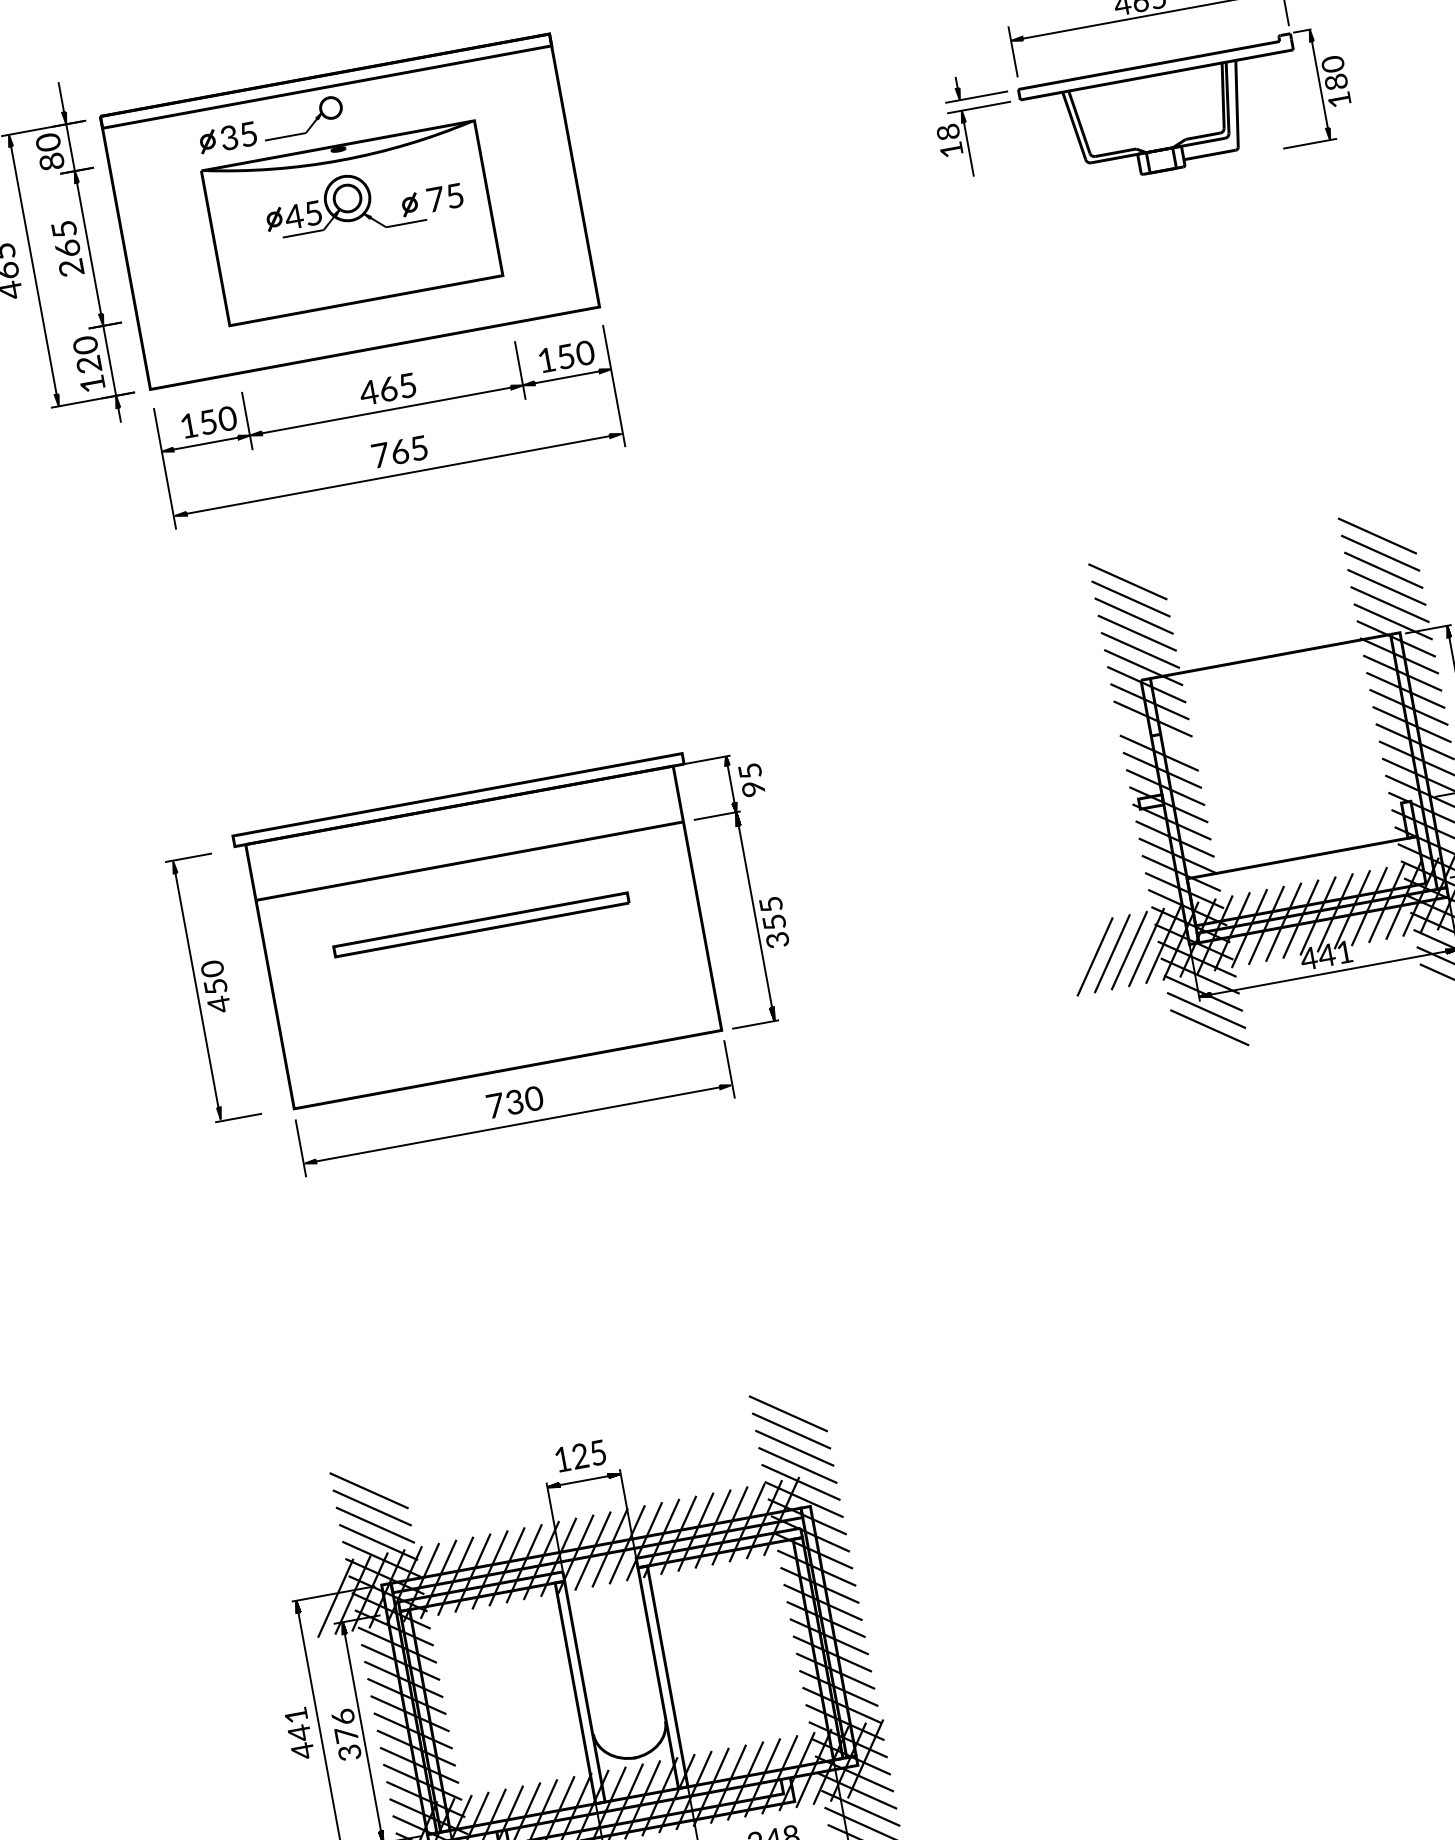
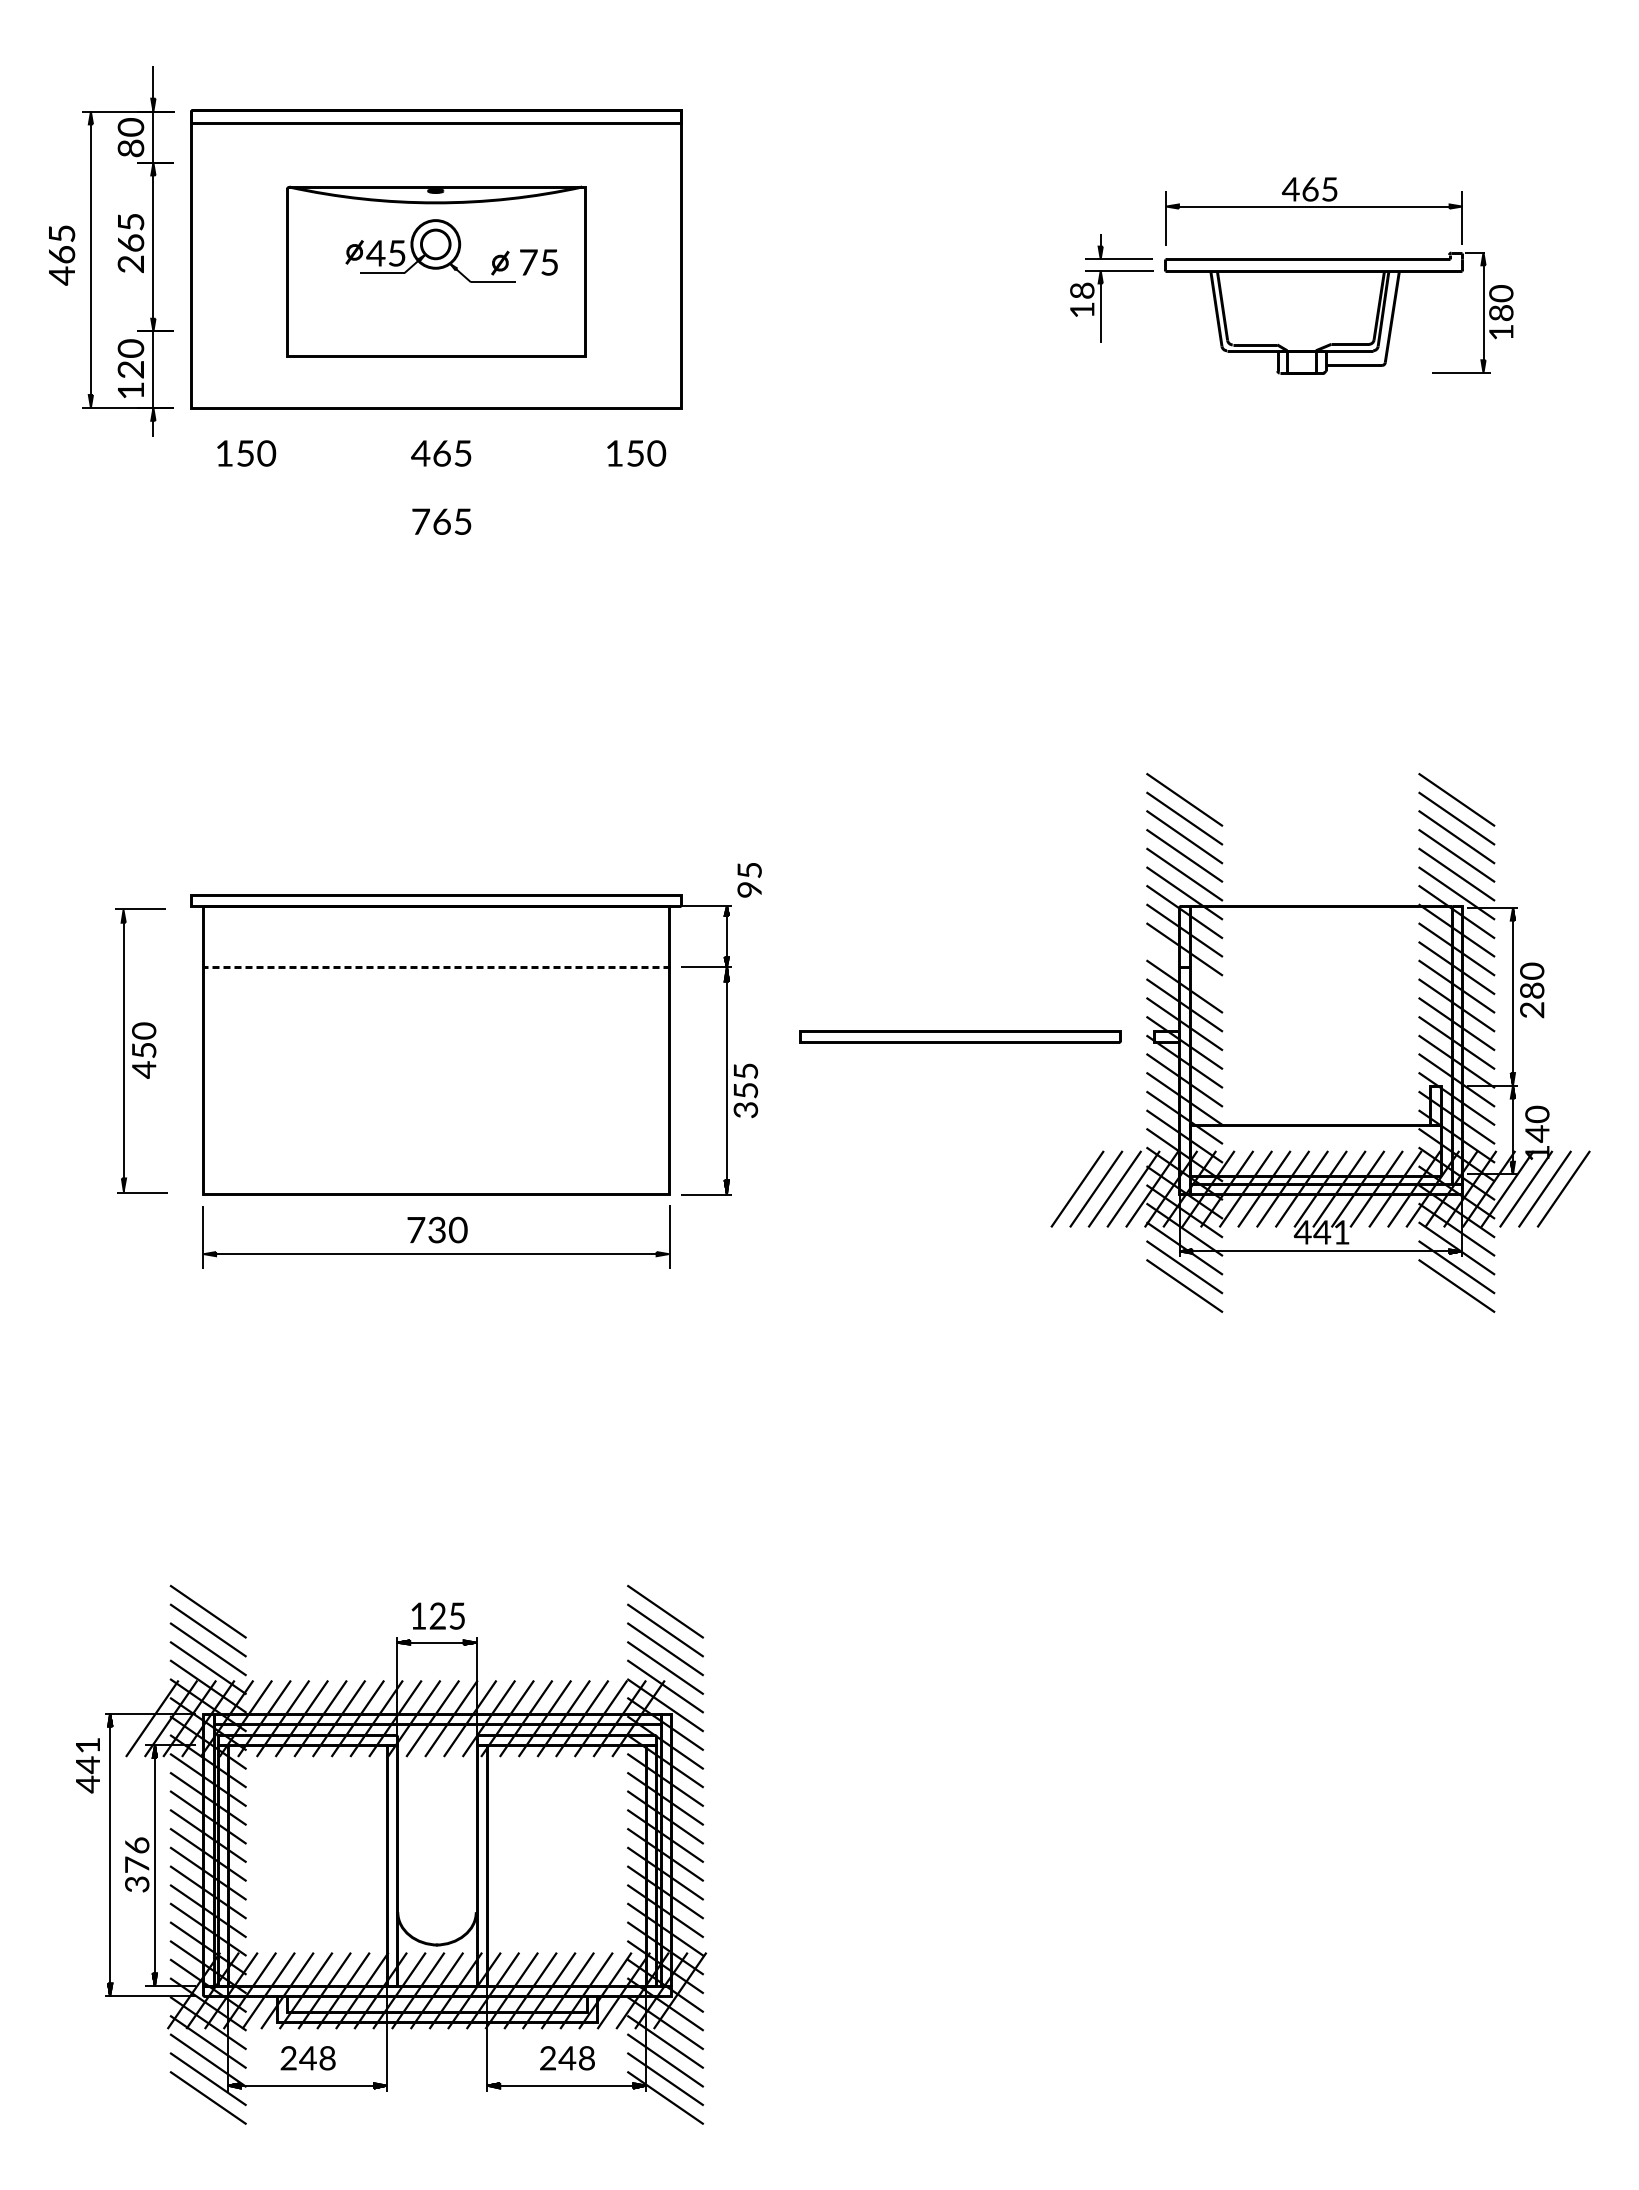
part: (273, 138) -> (369, 166), removed
part: (389, 426) -> (435, 493), removed
text: (751, 780) -> (749, 880), moved
line: (469, 861) -> (435, 967), solid -> dashed
part: (481, 924) -> (960, 1036), moved
text: (299, 1733) -> (87, 1765), moved

